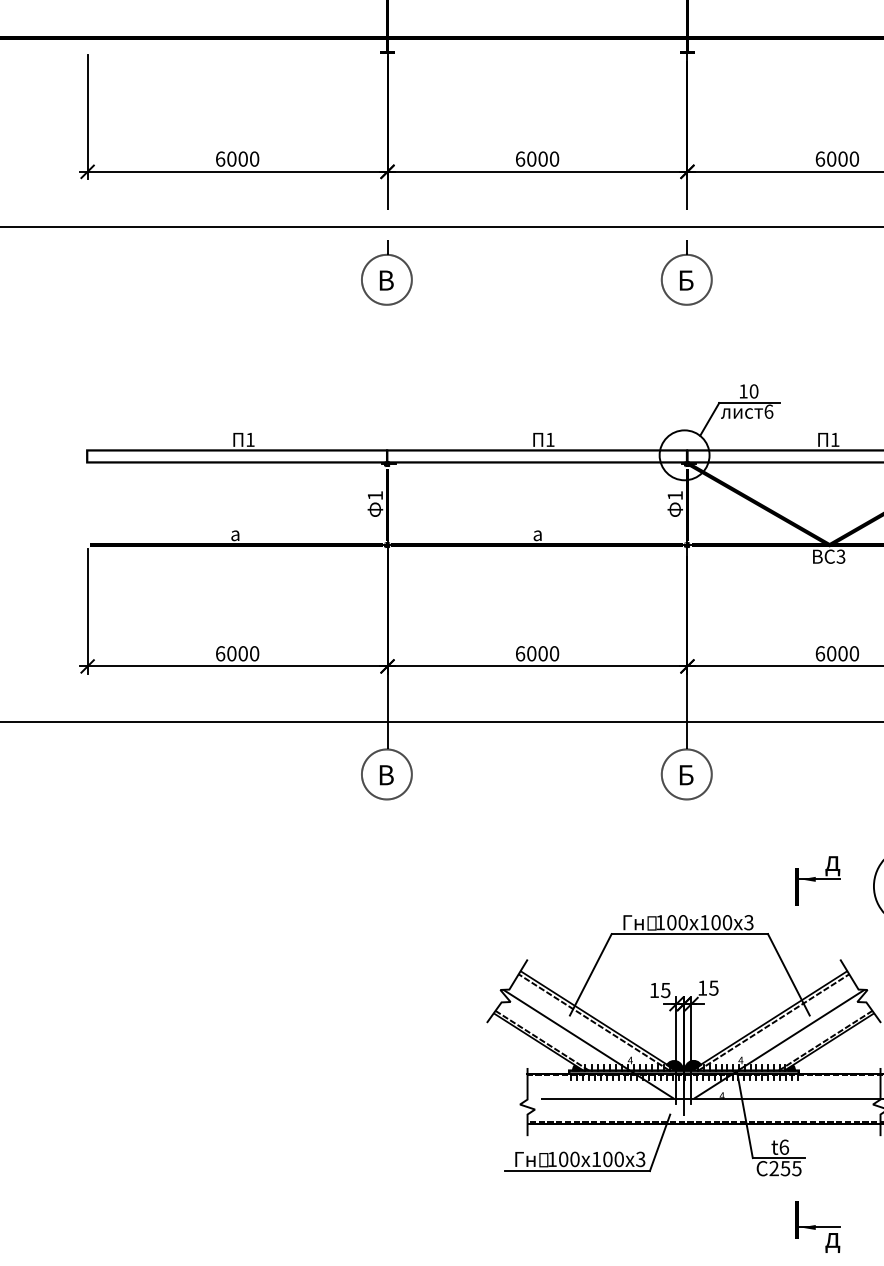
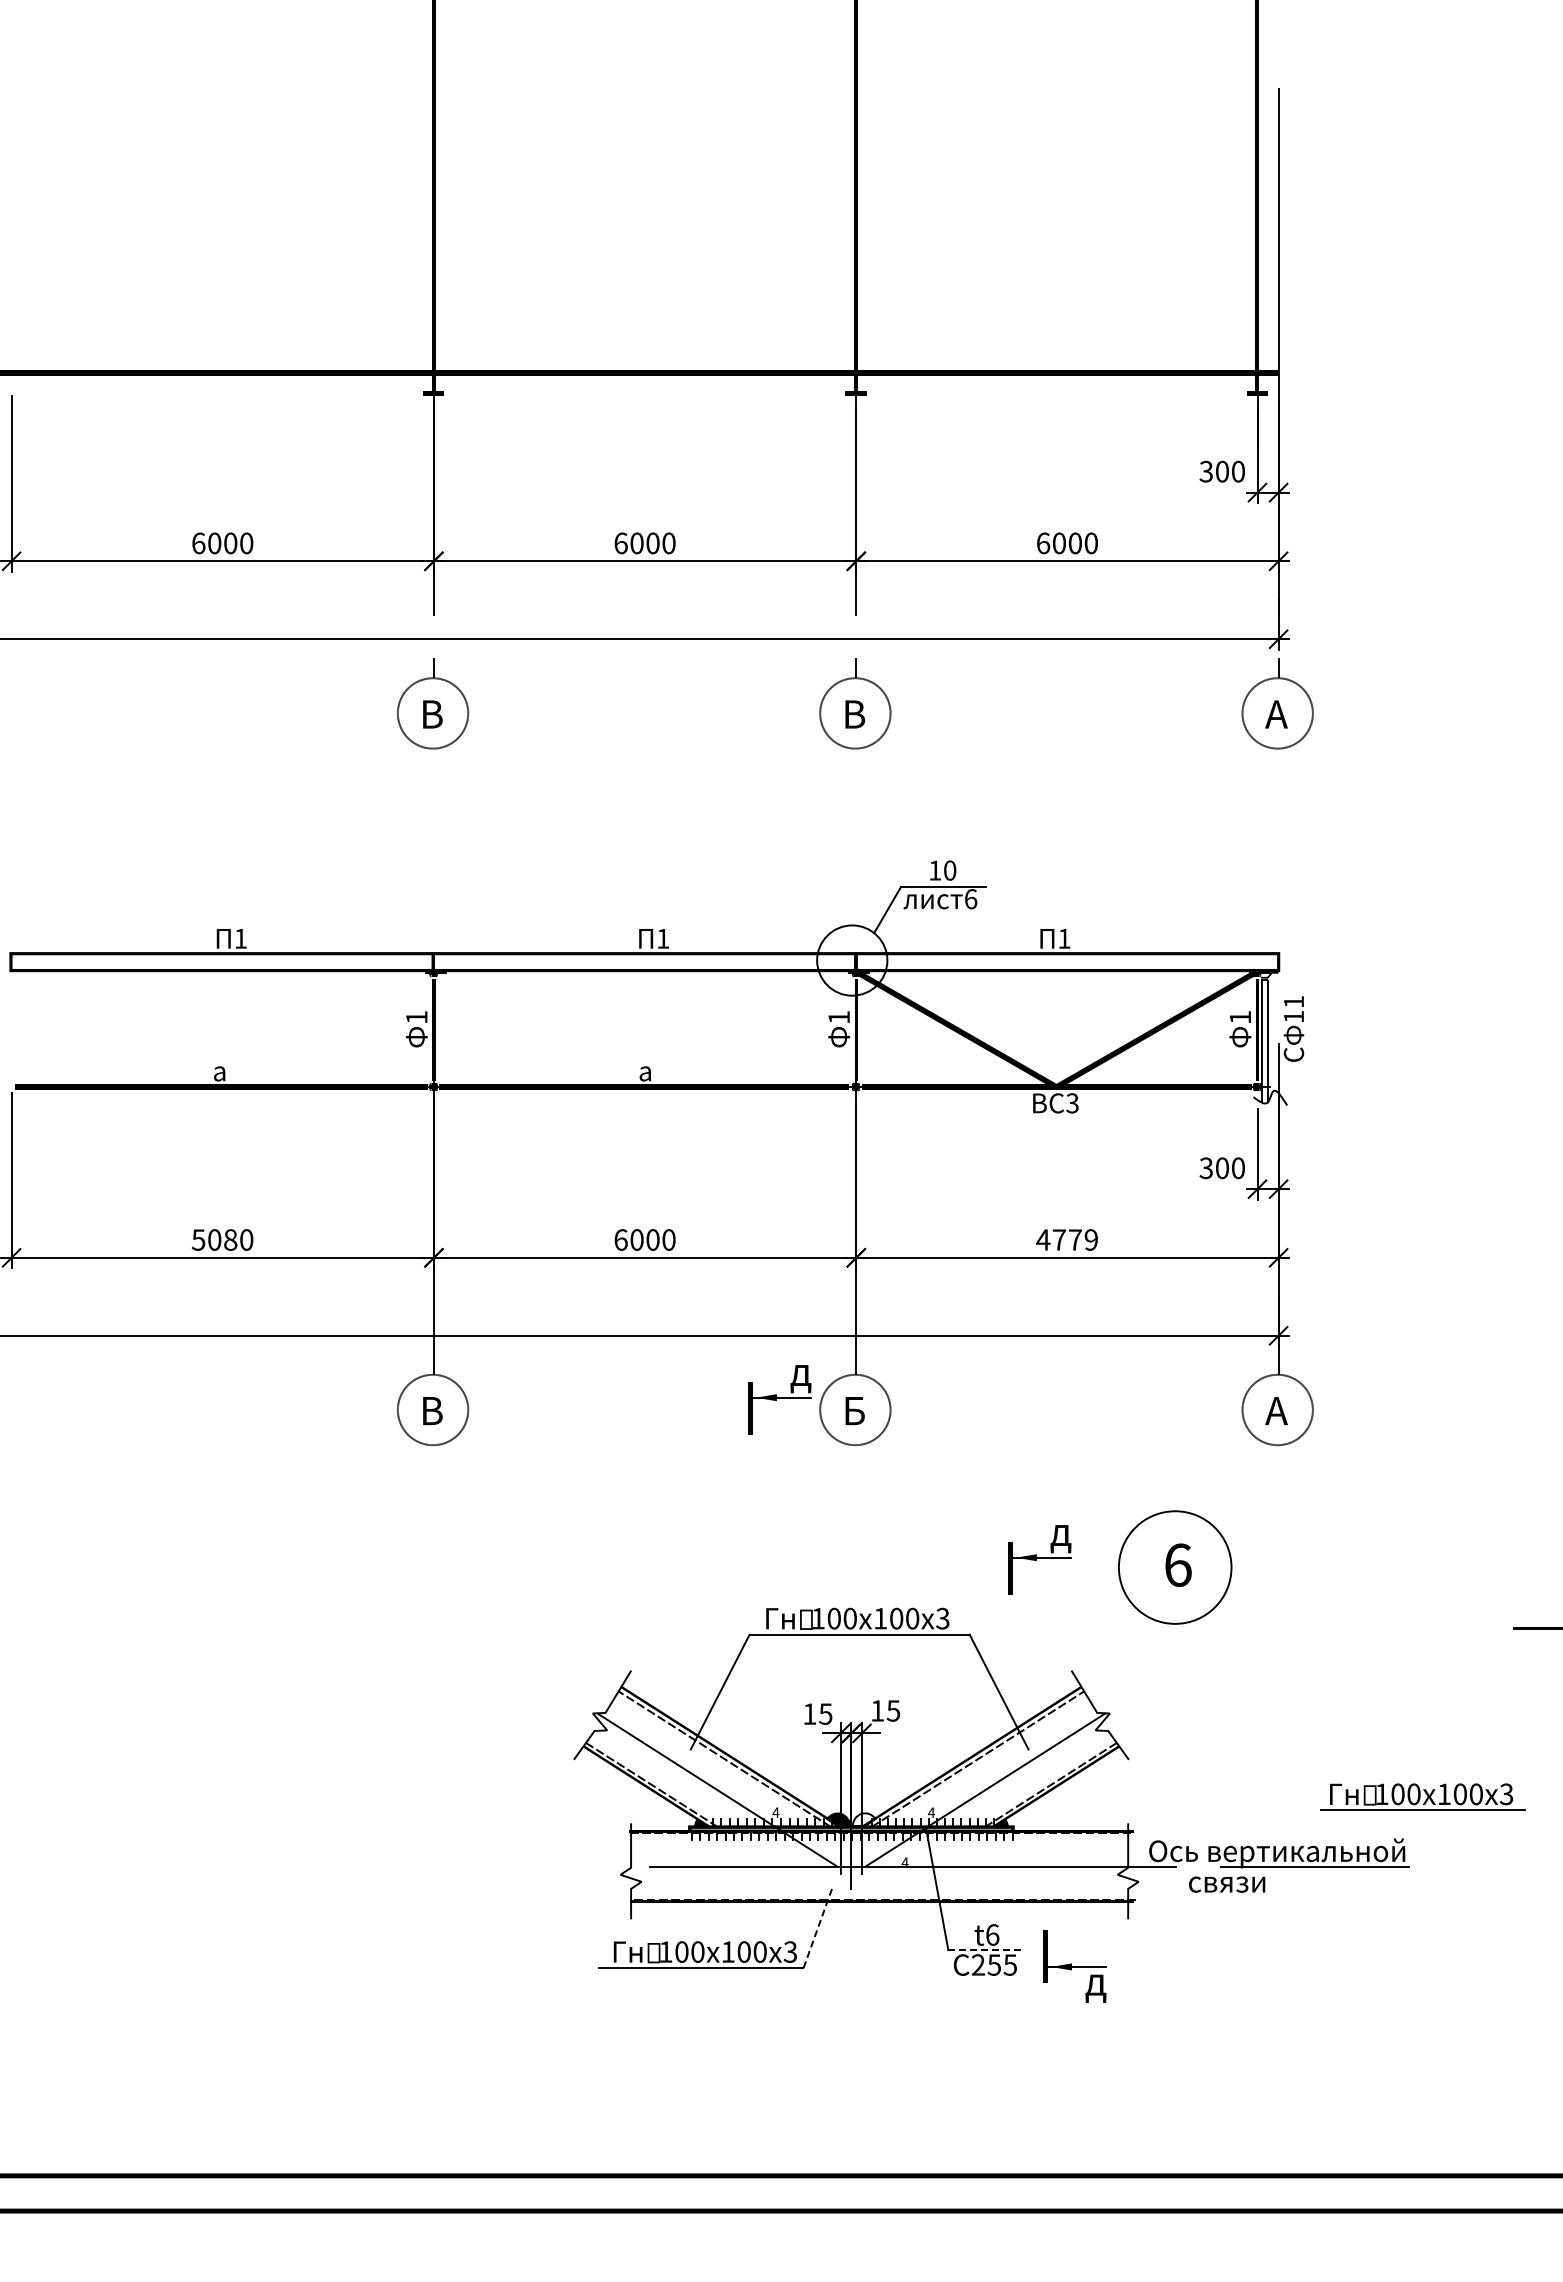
text: (686, 280) -> (855, 714), Б -> В
text: (231, 653) -> (214, 1239), 6000 -> 5080
text: (836, 653) -> (1066, 1239), 6000 -> 4779
part: (632, 767) -> (779, 1399), added
fill: (693, 1065) -> (864, 1819), removed
line: (659, 1143) -> (817, 1929), solid -> dashed
line: (779, 1158) -> (985, 1950), solid -> dashed
part: (817, 1227) -> (1074, 1966), moved

